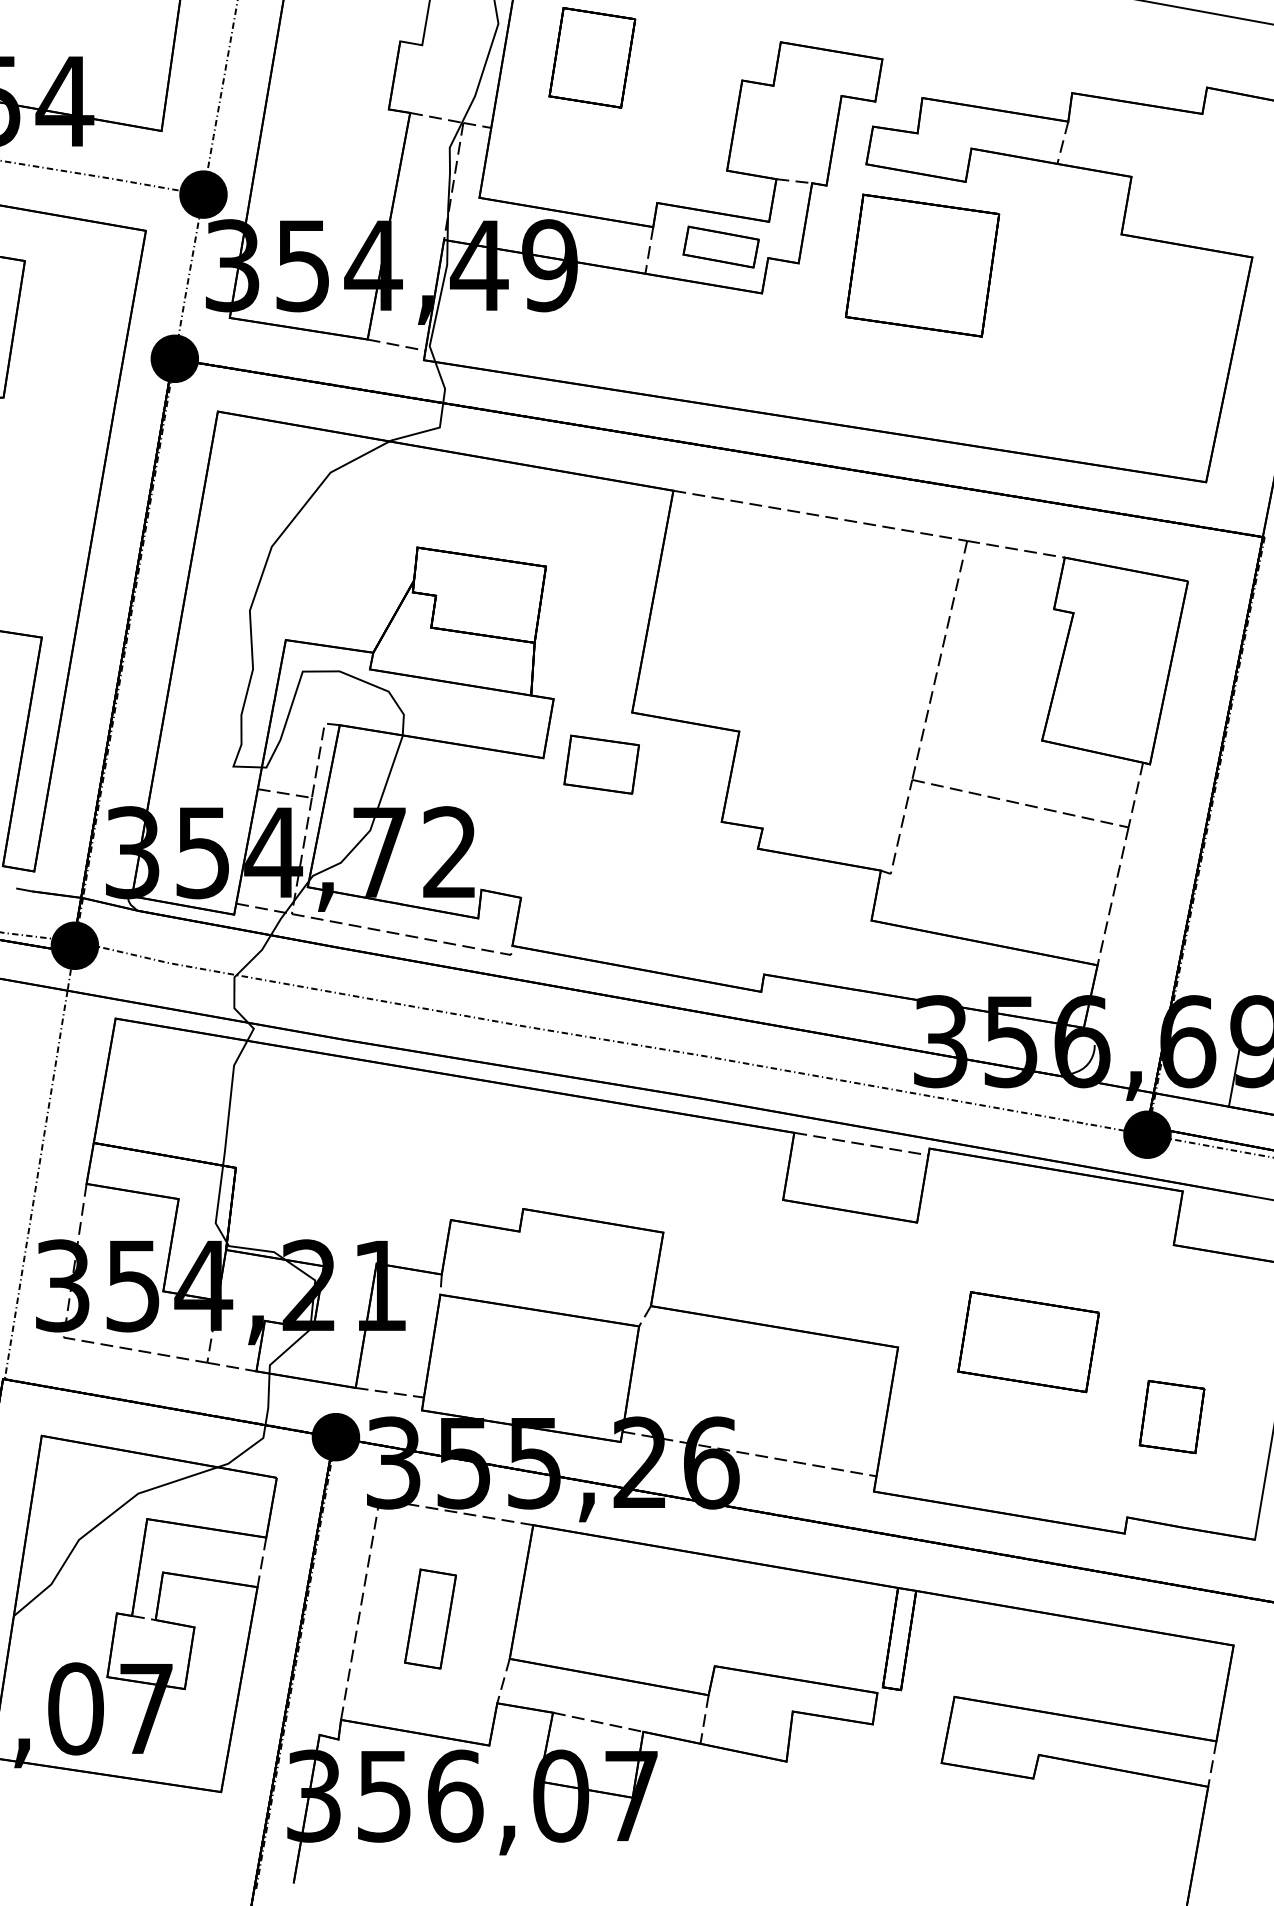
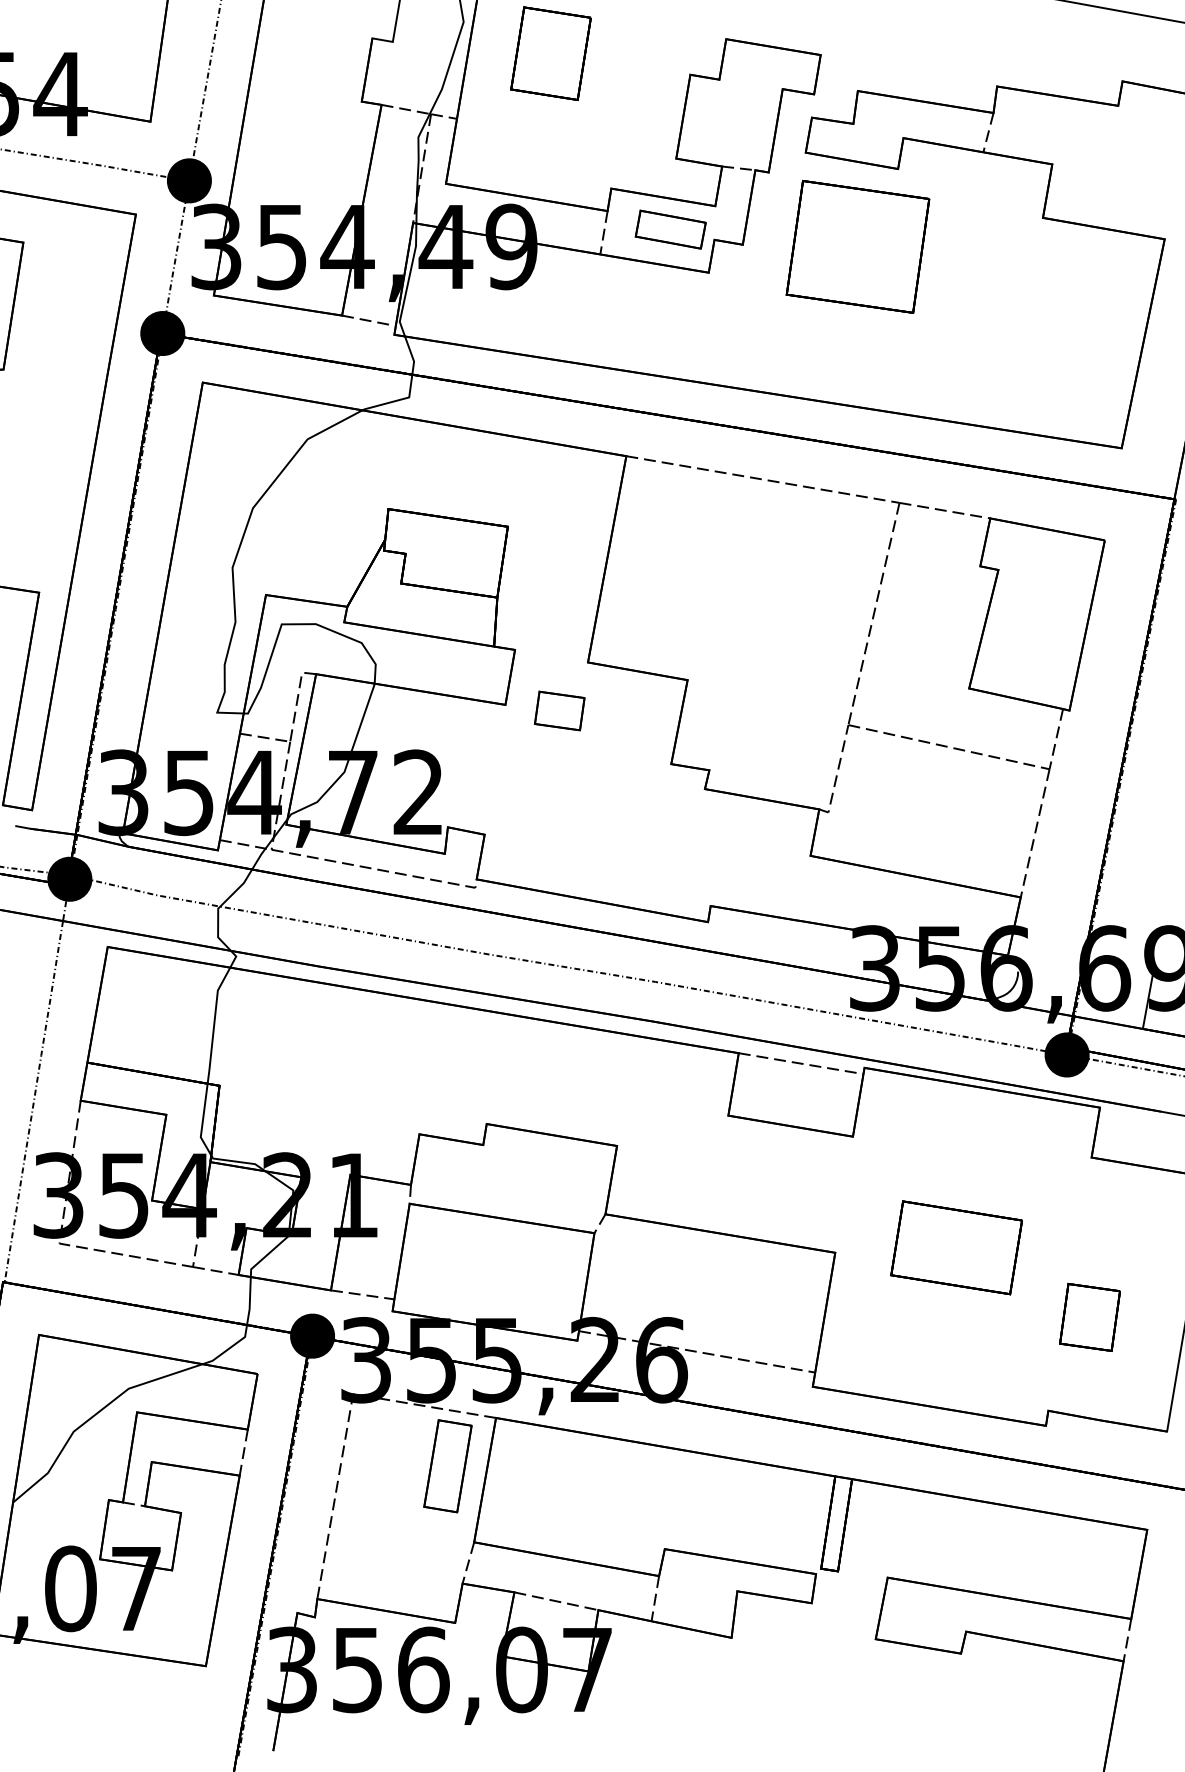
part: (601, 764) -> (559, 710), size x0.71
part: (430, 1618) -> (447, 1465), moved

